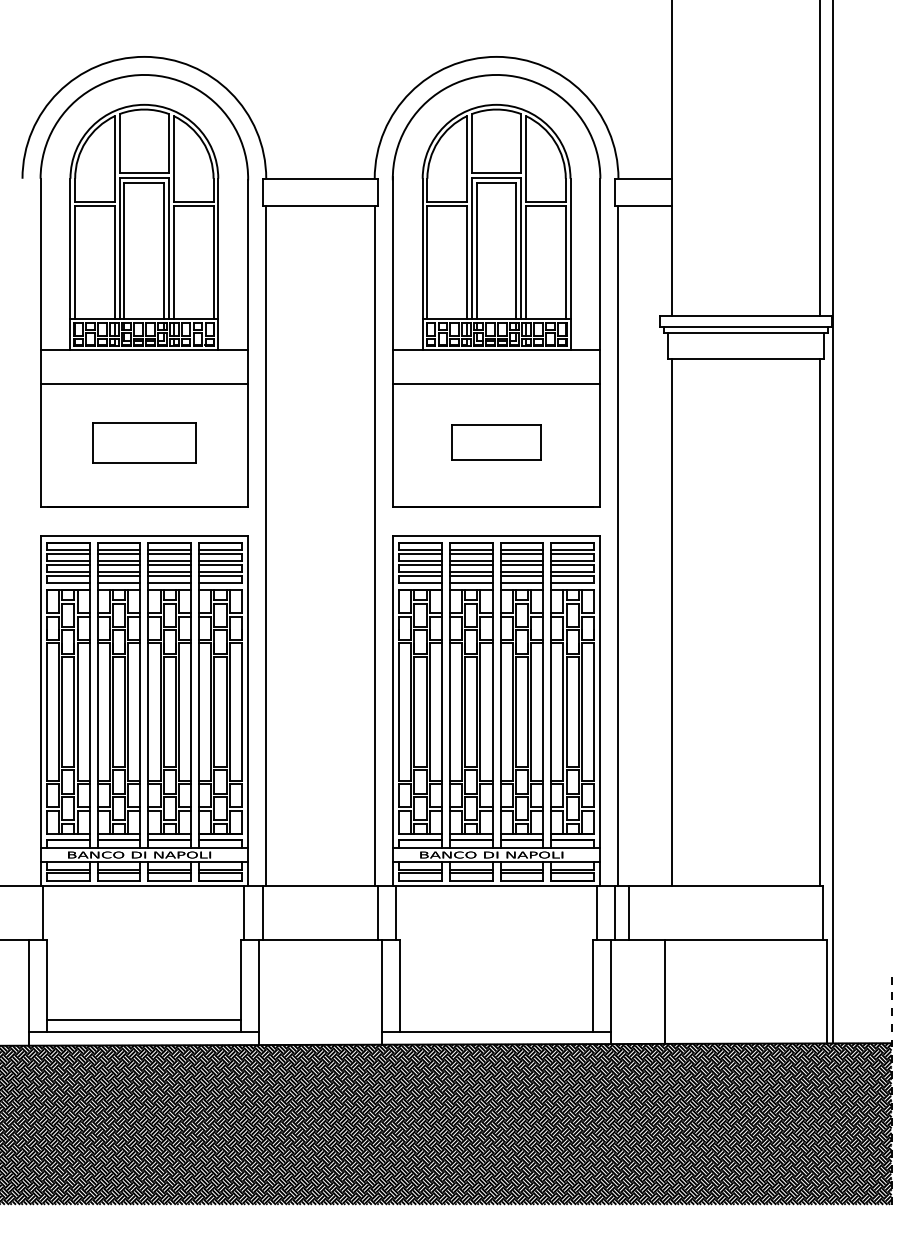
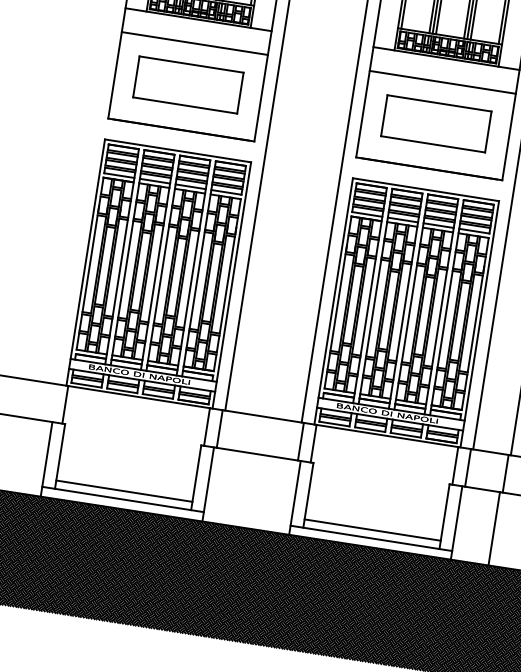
part: (143, 442) -> (187, 84), size x1.43
part: (496, 442) -> (436, 123), size x1.67
line: (628, 912) -> (505, 473), moved
line: (496, 1019) -> (372, 529), added

